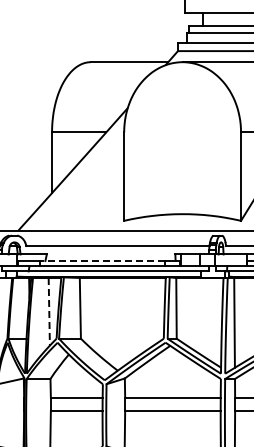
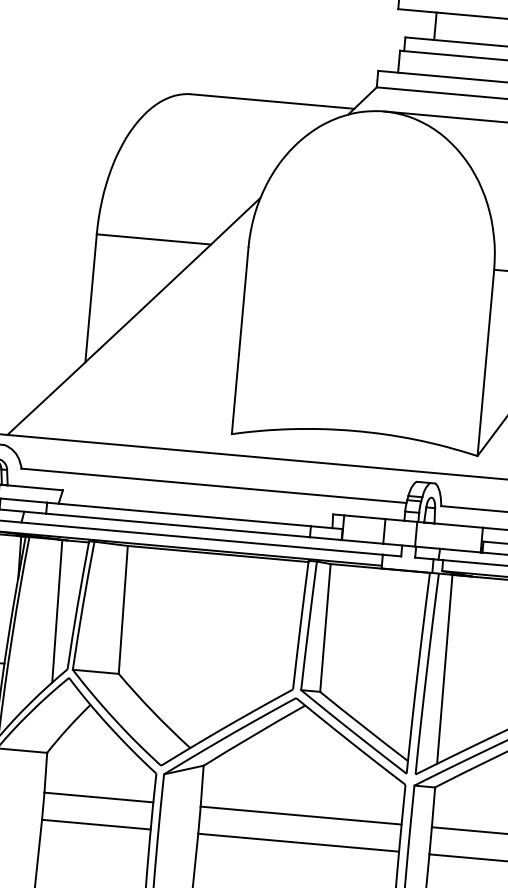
line: (102, 260) -> (178, 513), dashed -> solid
line: (49, 311) -> (57, 610), dashed -> solid

